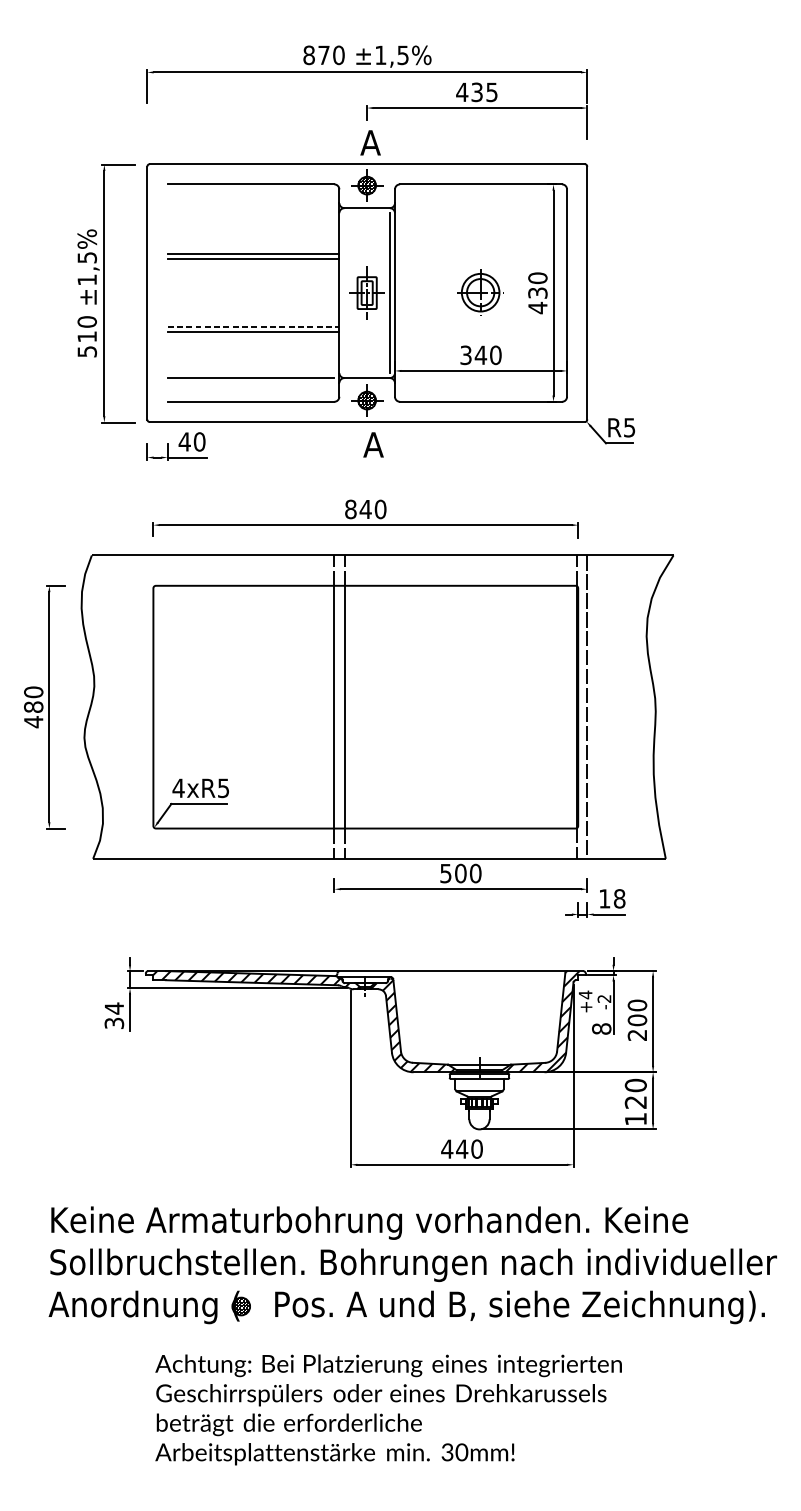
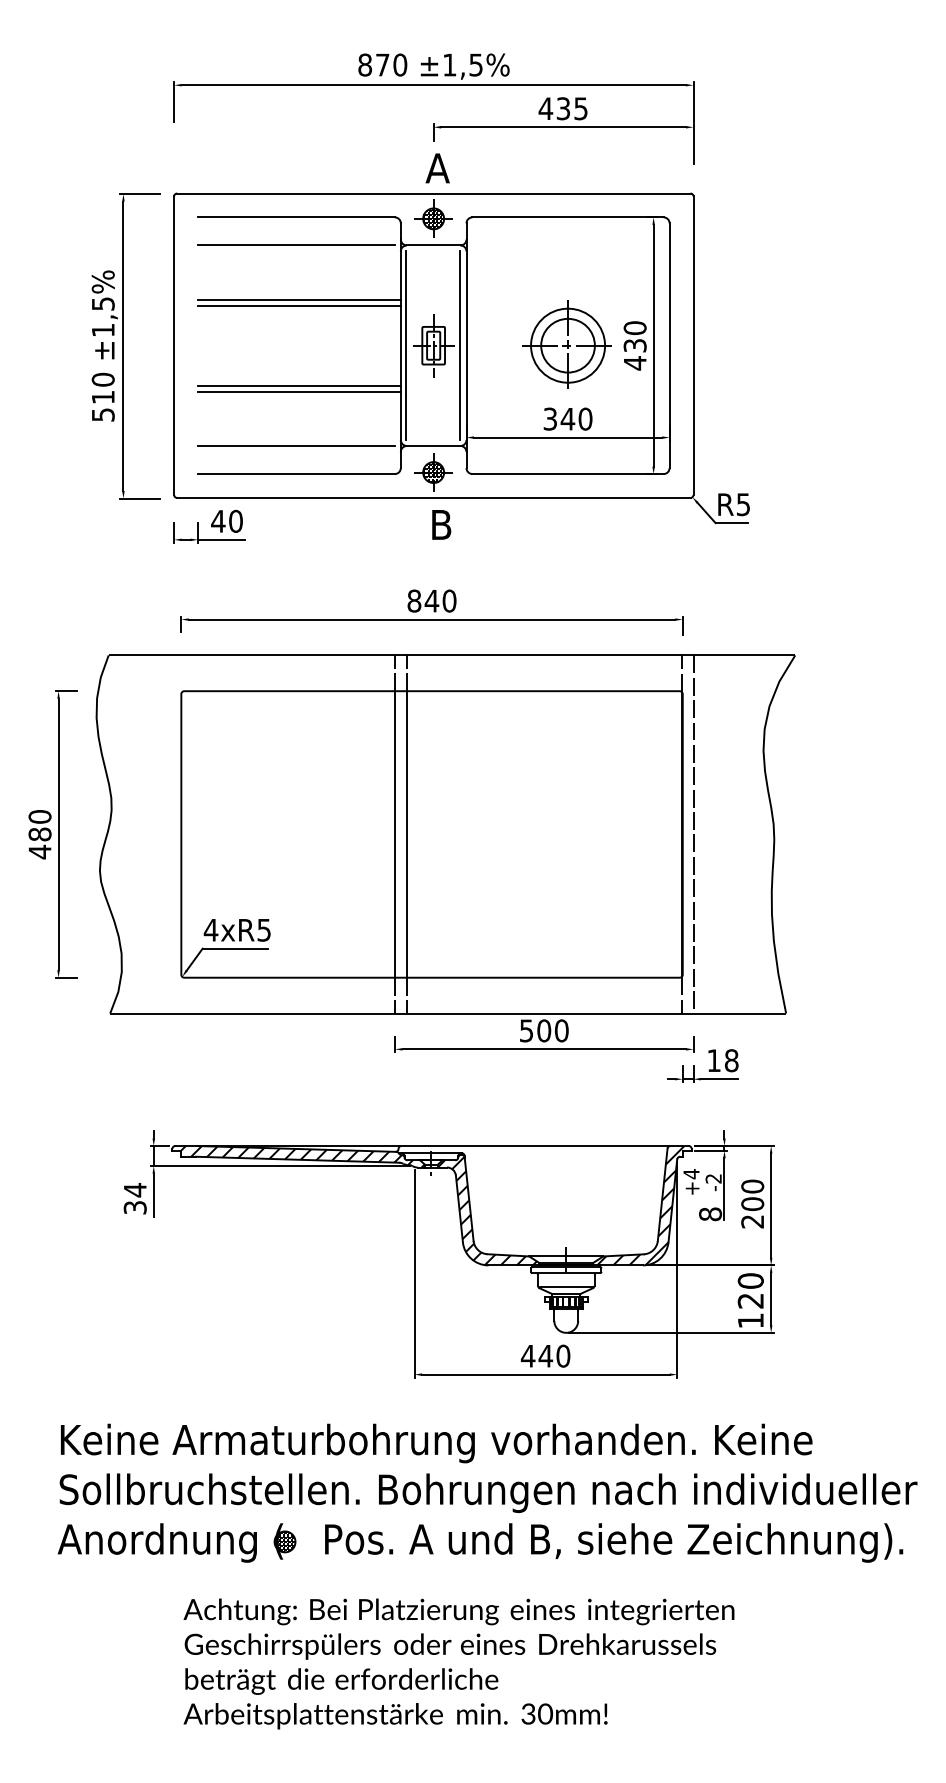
line: (250, 208) -> (296, 245), added
line: (344, 292) -> (406, 345), added
part: (479, 292) -> (566, 344), size x1.67
line: (253, 326) -> (299, 385), dashed -> solid
text: (373, 444) -> (441, 524), A -> B

